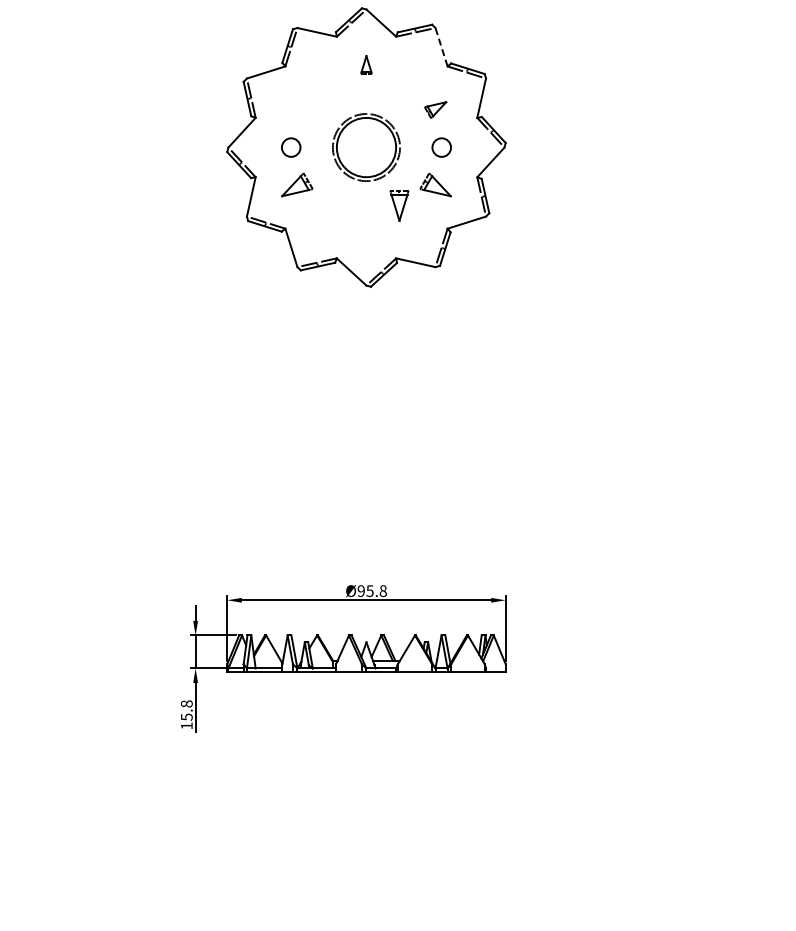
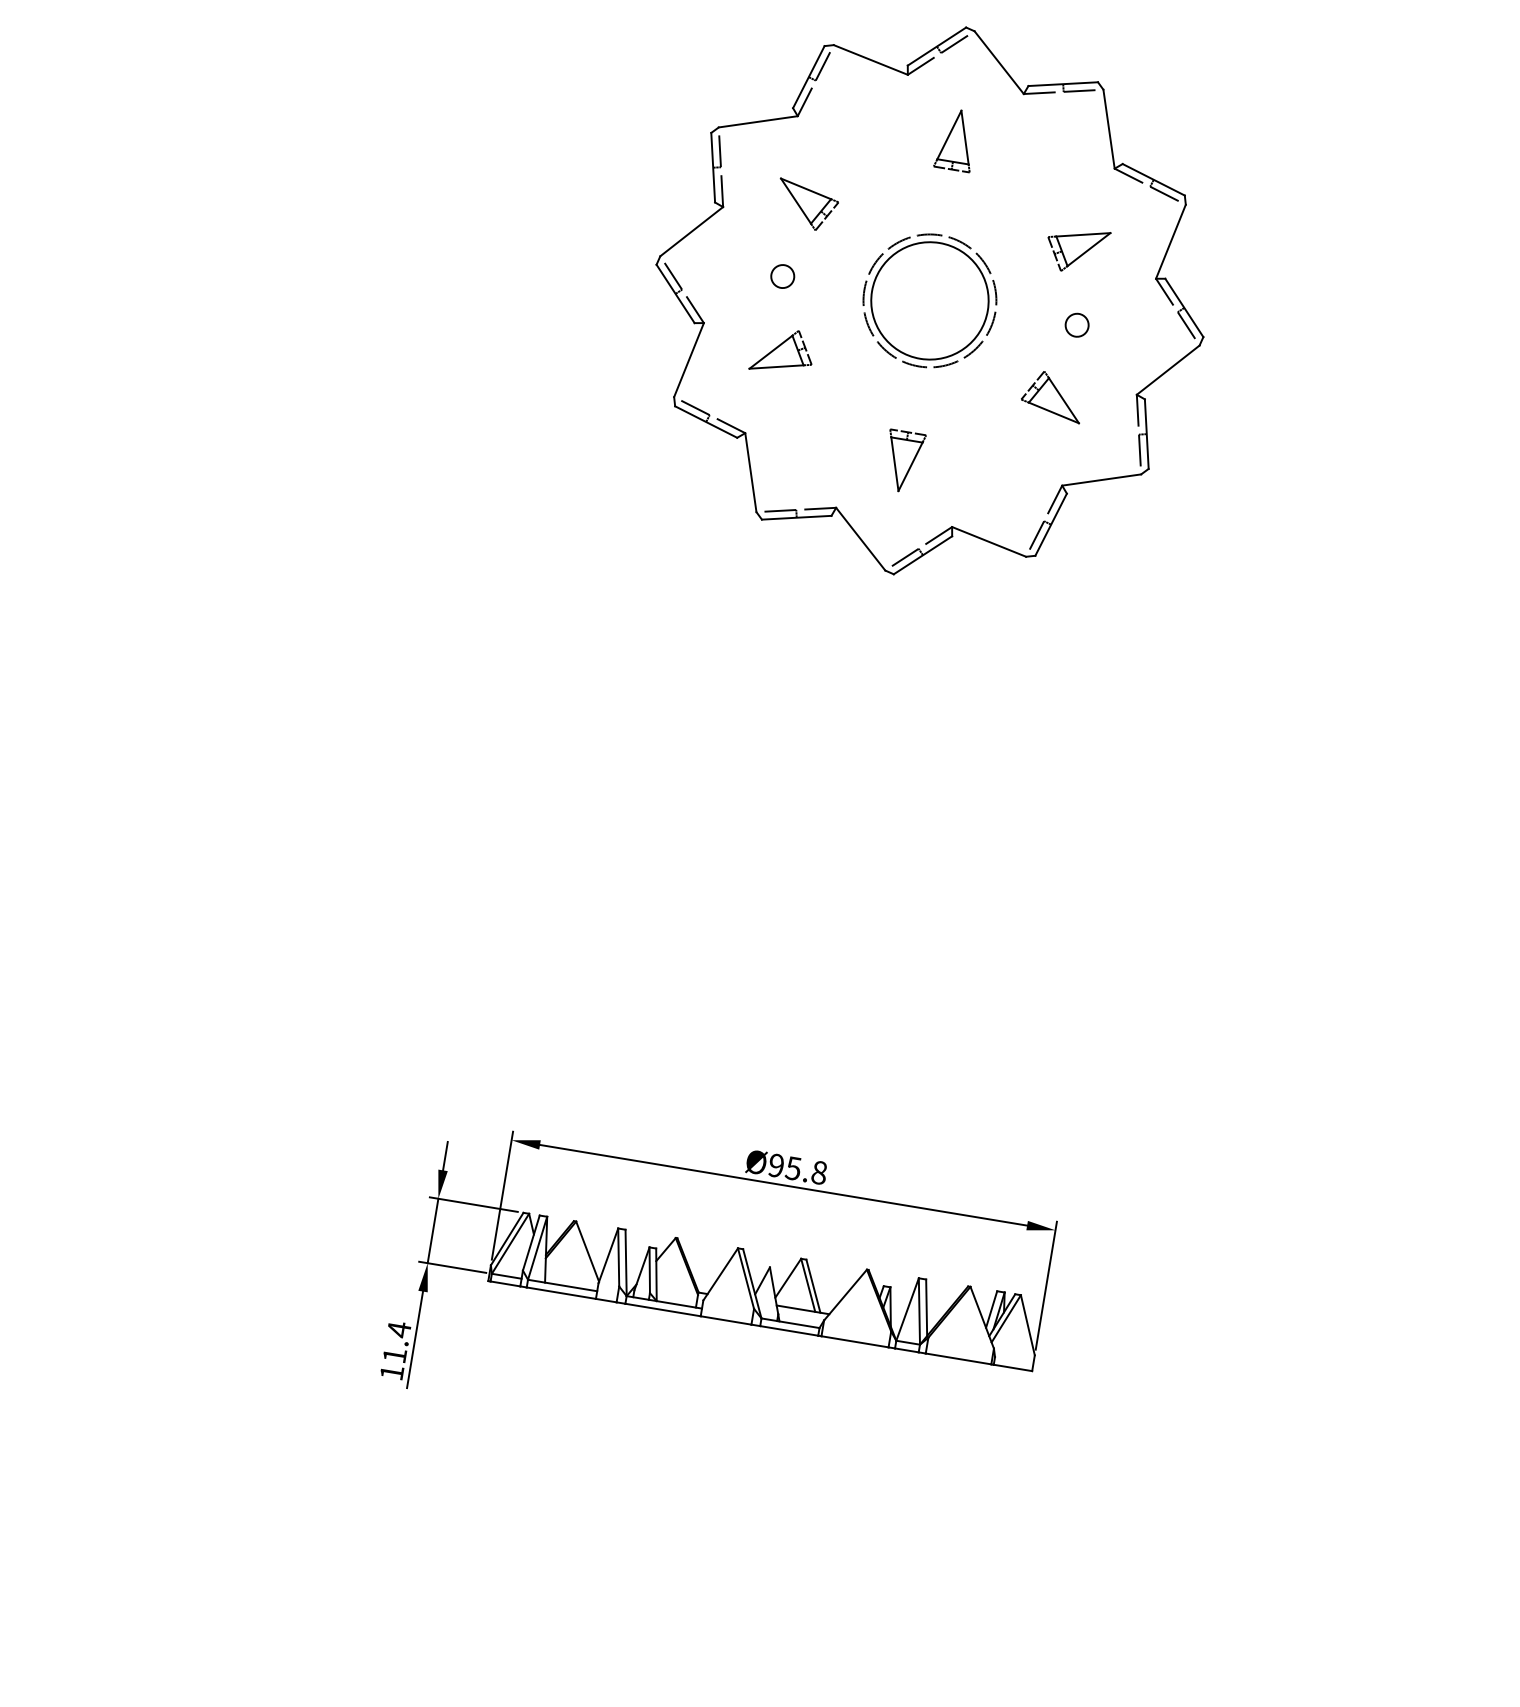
line: (441, 46) -> (1109, 127), dashed -> solid
part: (366, 64) -> (956, 138), size x1.67
part: (297, 109) -> (807, 204), added
part: (435, 109) -> (1077, 248), size x1.43
circle: (290, 147) -> (781, 276), size x0.62
circle: (441, 147) -> (1076, 325), size x0.62
part: (399, 205) -> (903, 460), moved
text: (186, 710) -> (396, 1342), 15.8 -> 11.4

